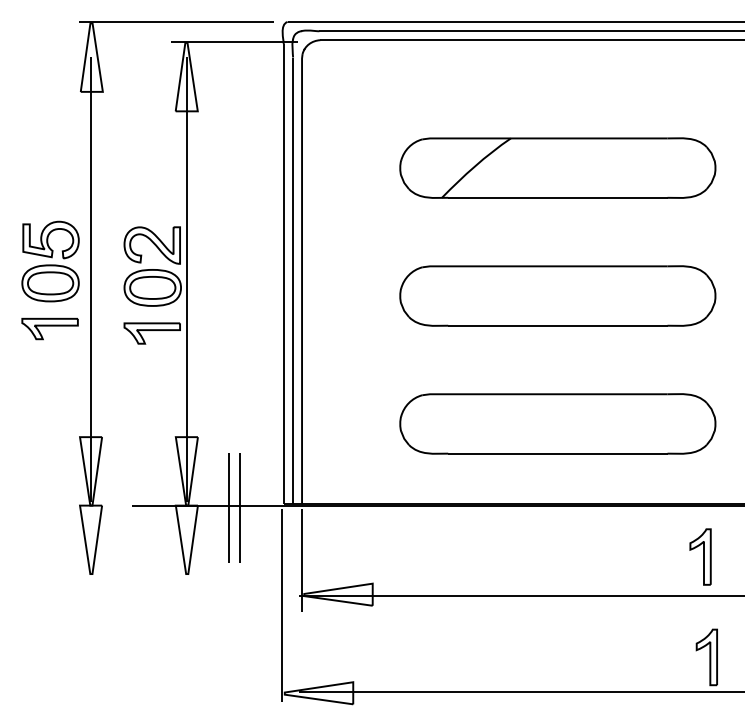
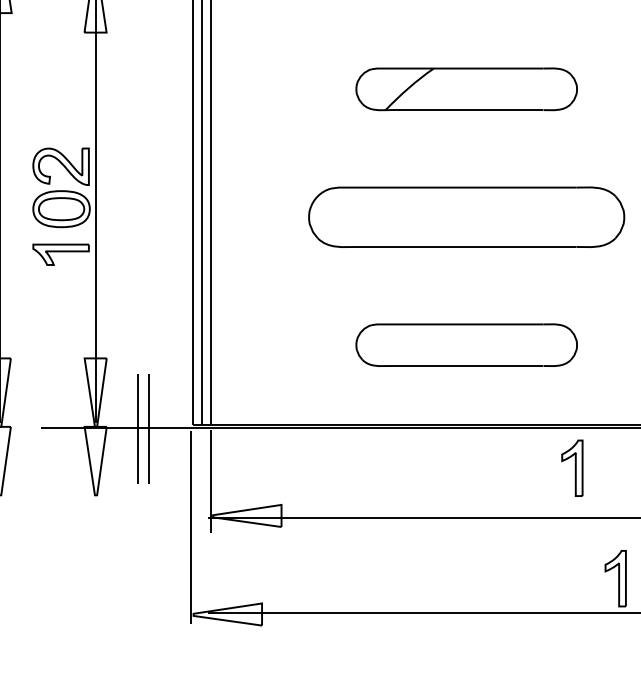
part: (557, 167) -> (466, 88), size x0.7
part: (557, 423) -> (466, 344), size x0.7
part: (700, 556) -> (572, 467), moved

